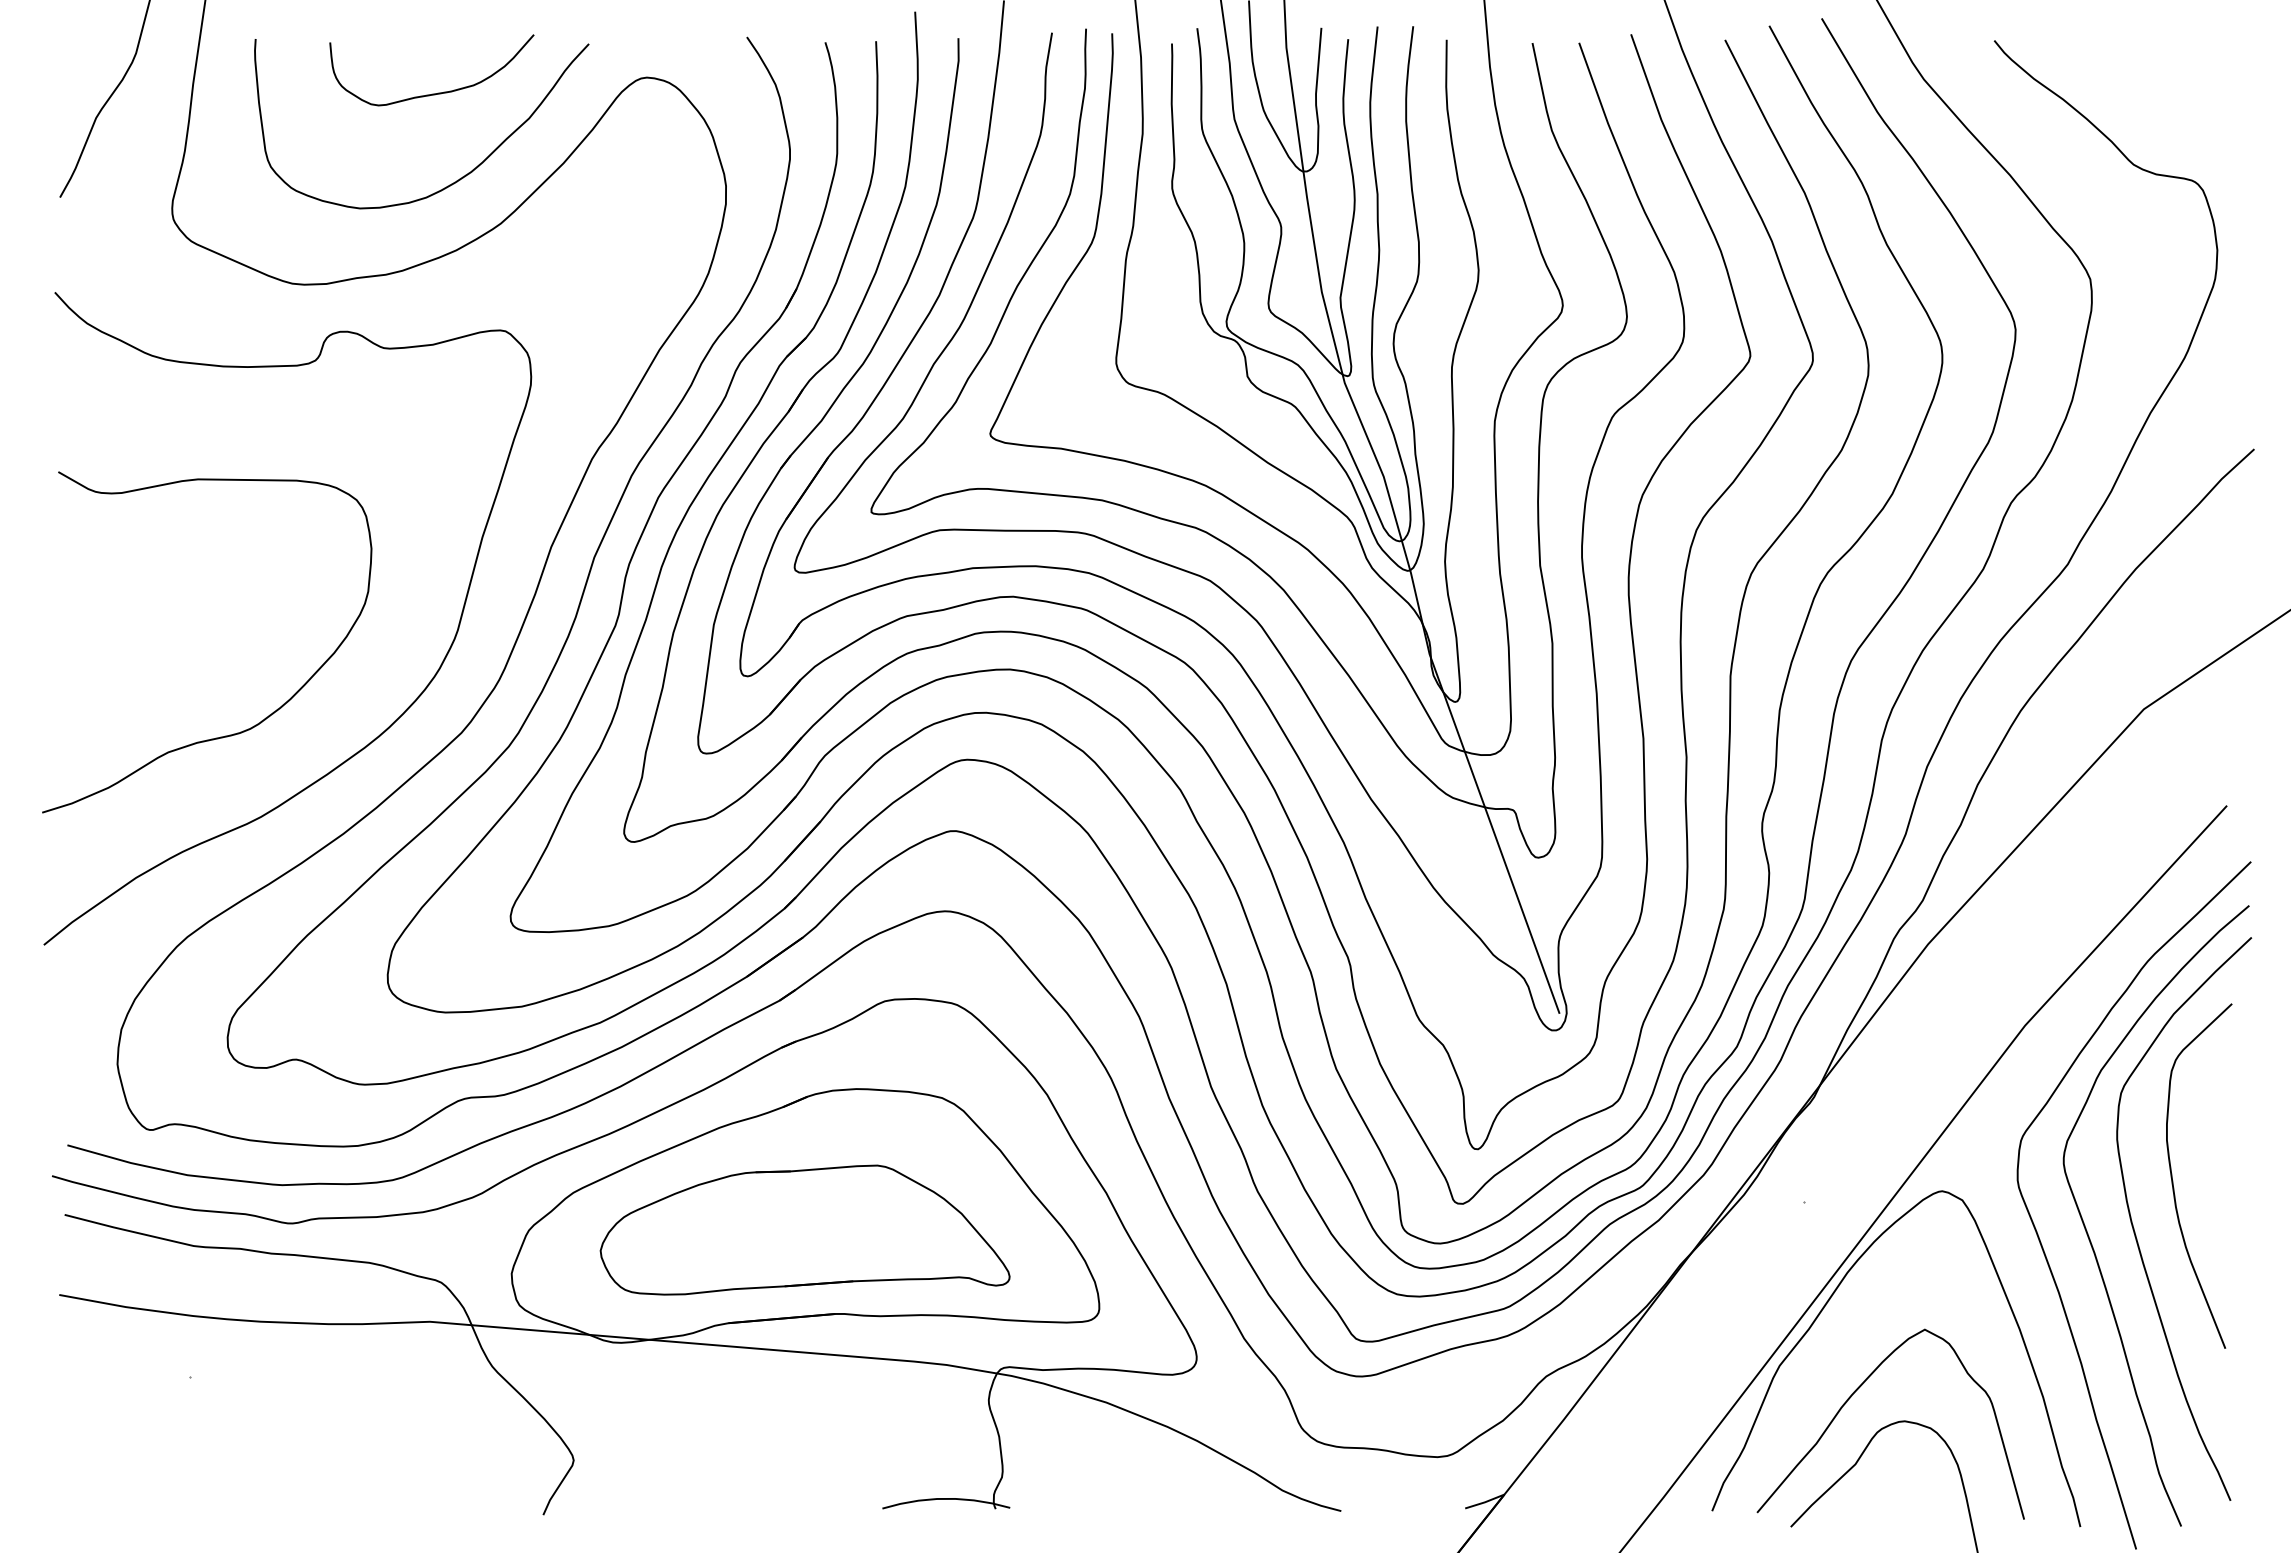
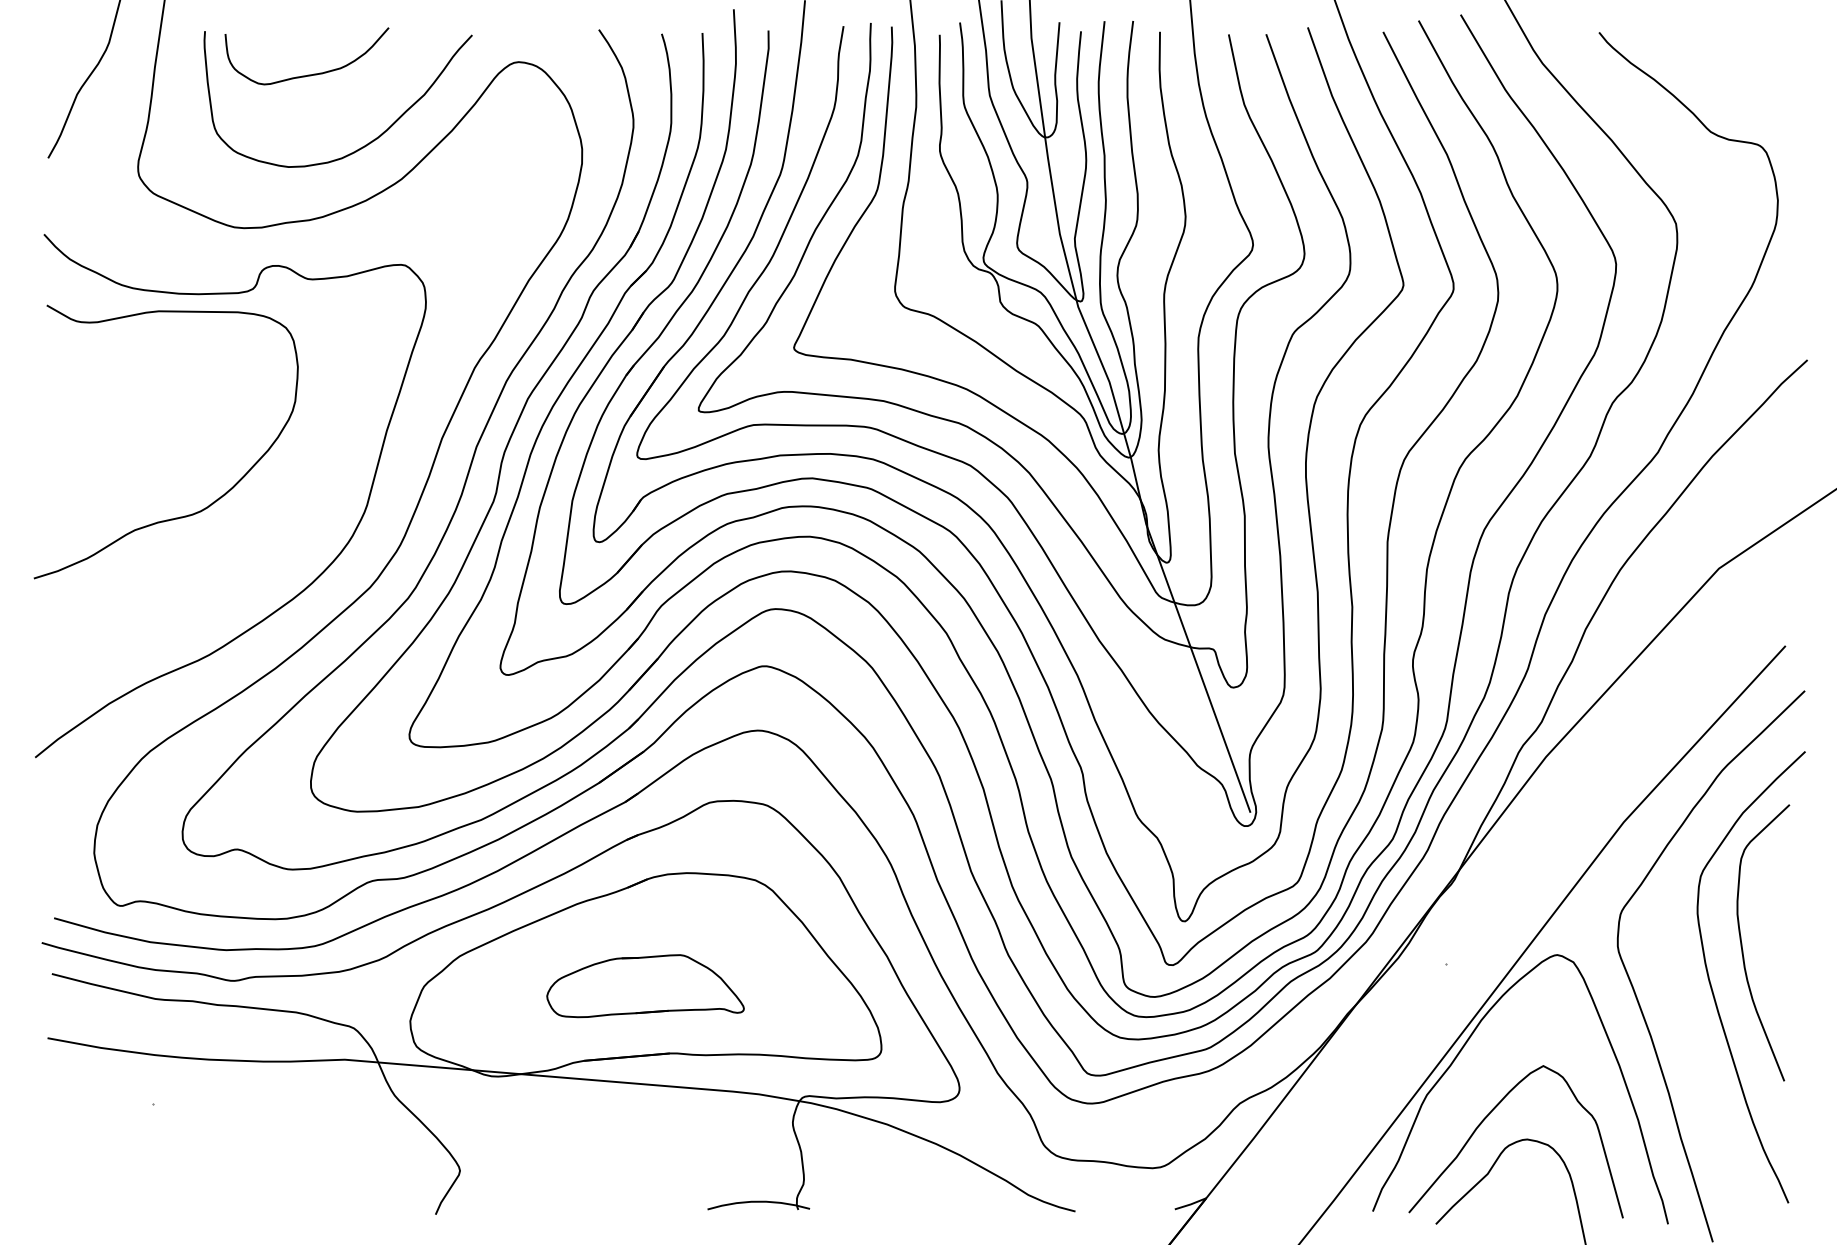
curve: (432, 93) -> (307, 74), moved
curve: (229, 734) -> (184, 515), moved
part: (804, 1229) -> (645, 985), size x0.6
curve: (2090, 1238) -> (1676, 992), removed

